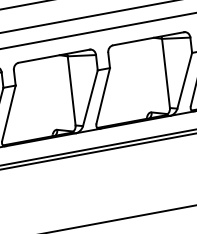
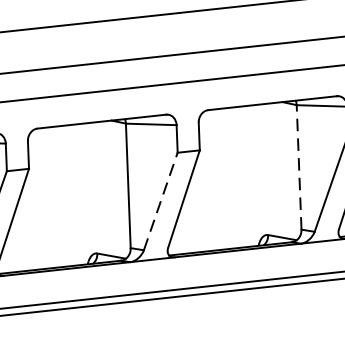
line: (166, 73) -> (299, 167), solid -> dashed
line: (90, 98) -> (160, 201), solid -> dashed

